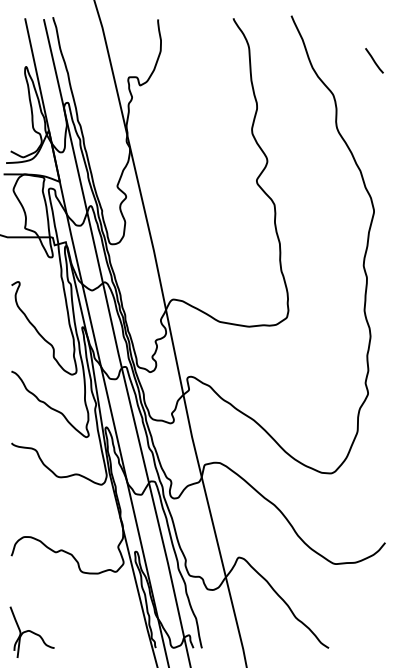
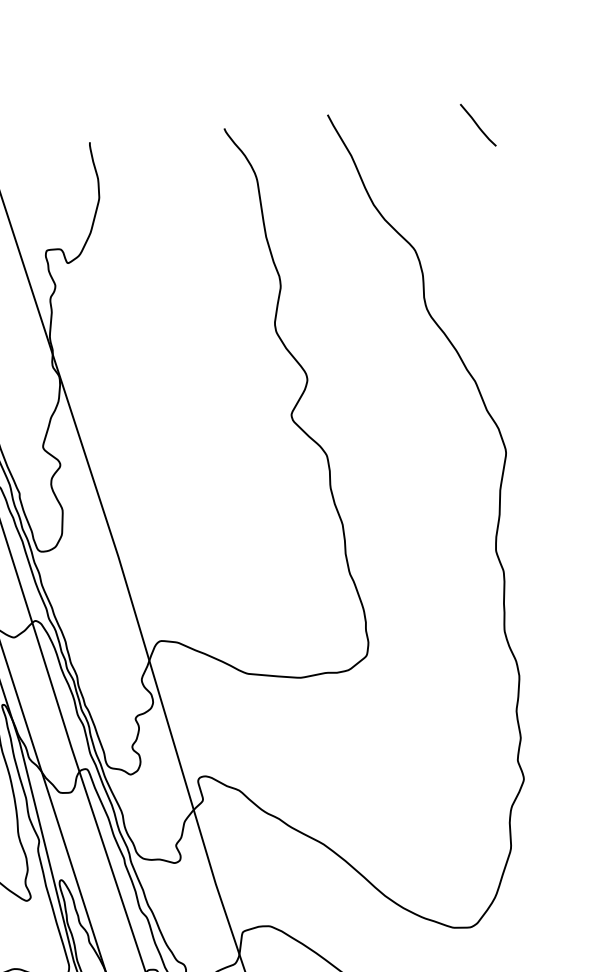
line: (374, 60) -> (478, 124), moved

